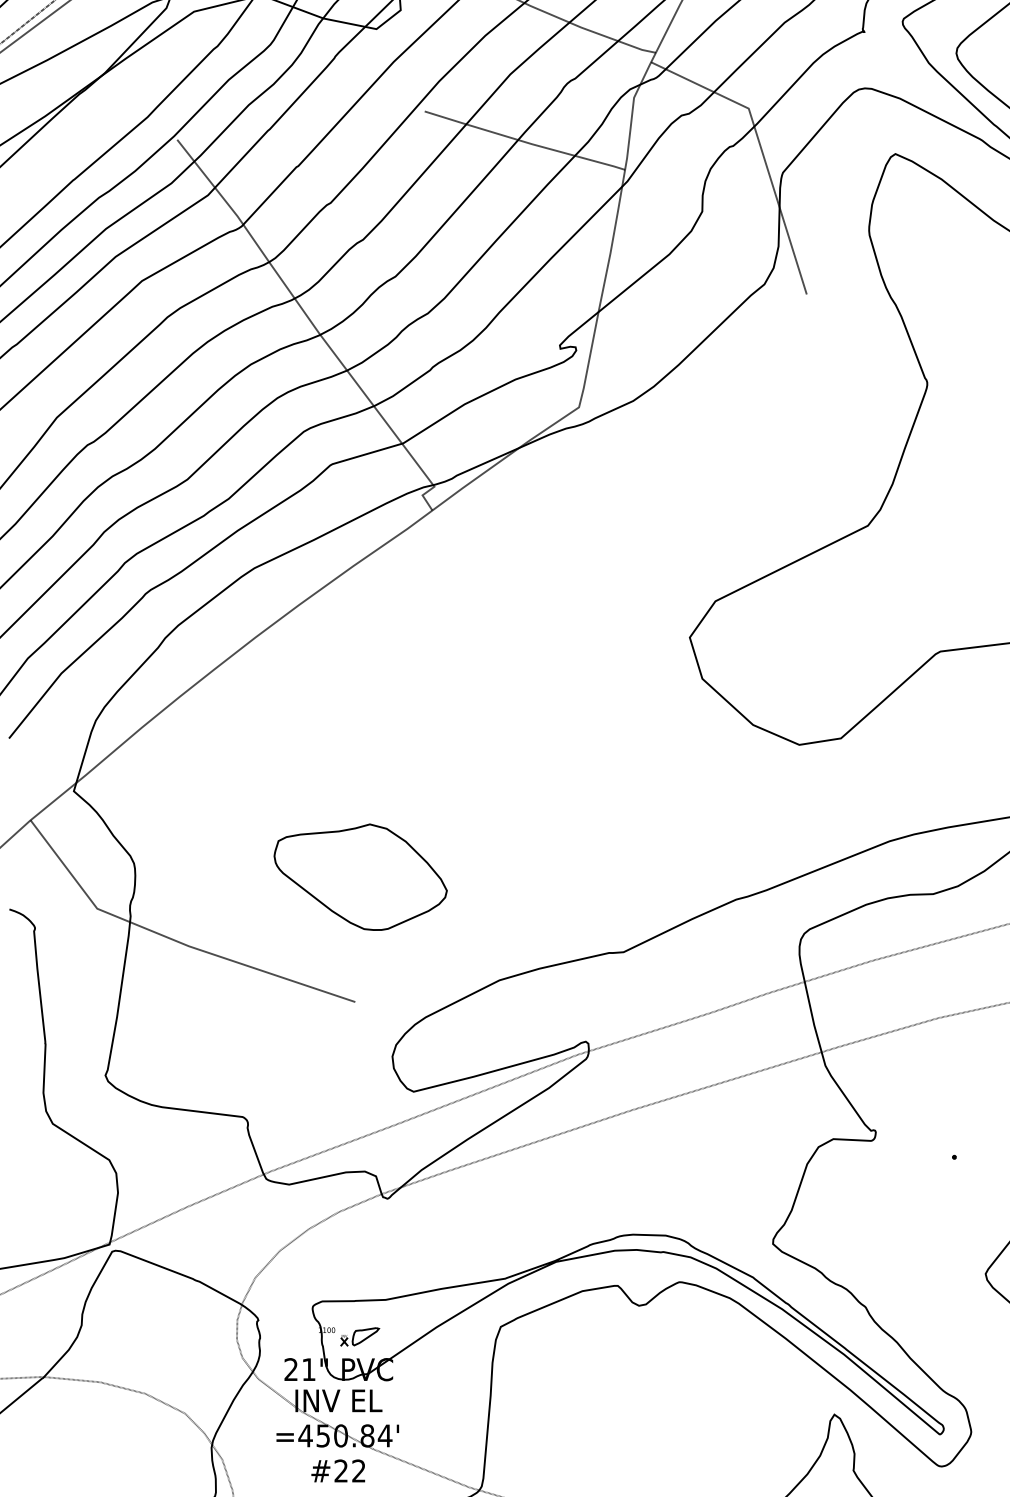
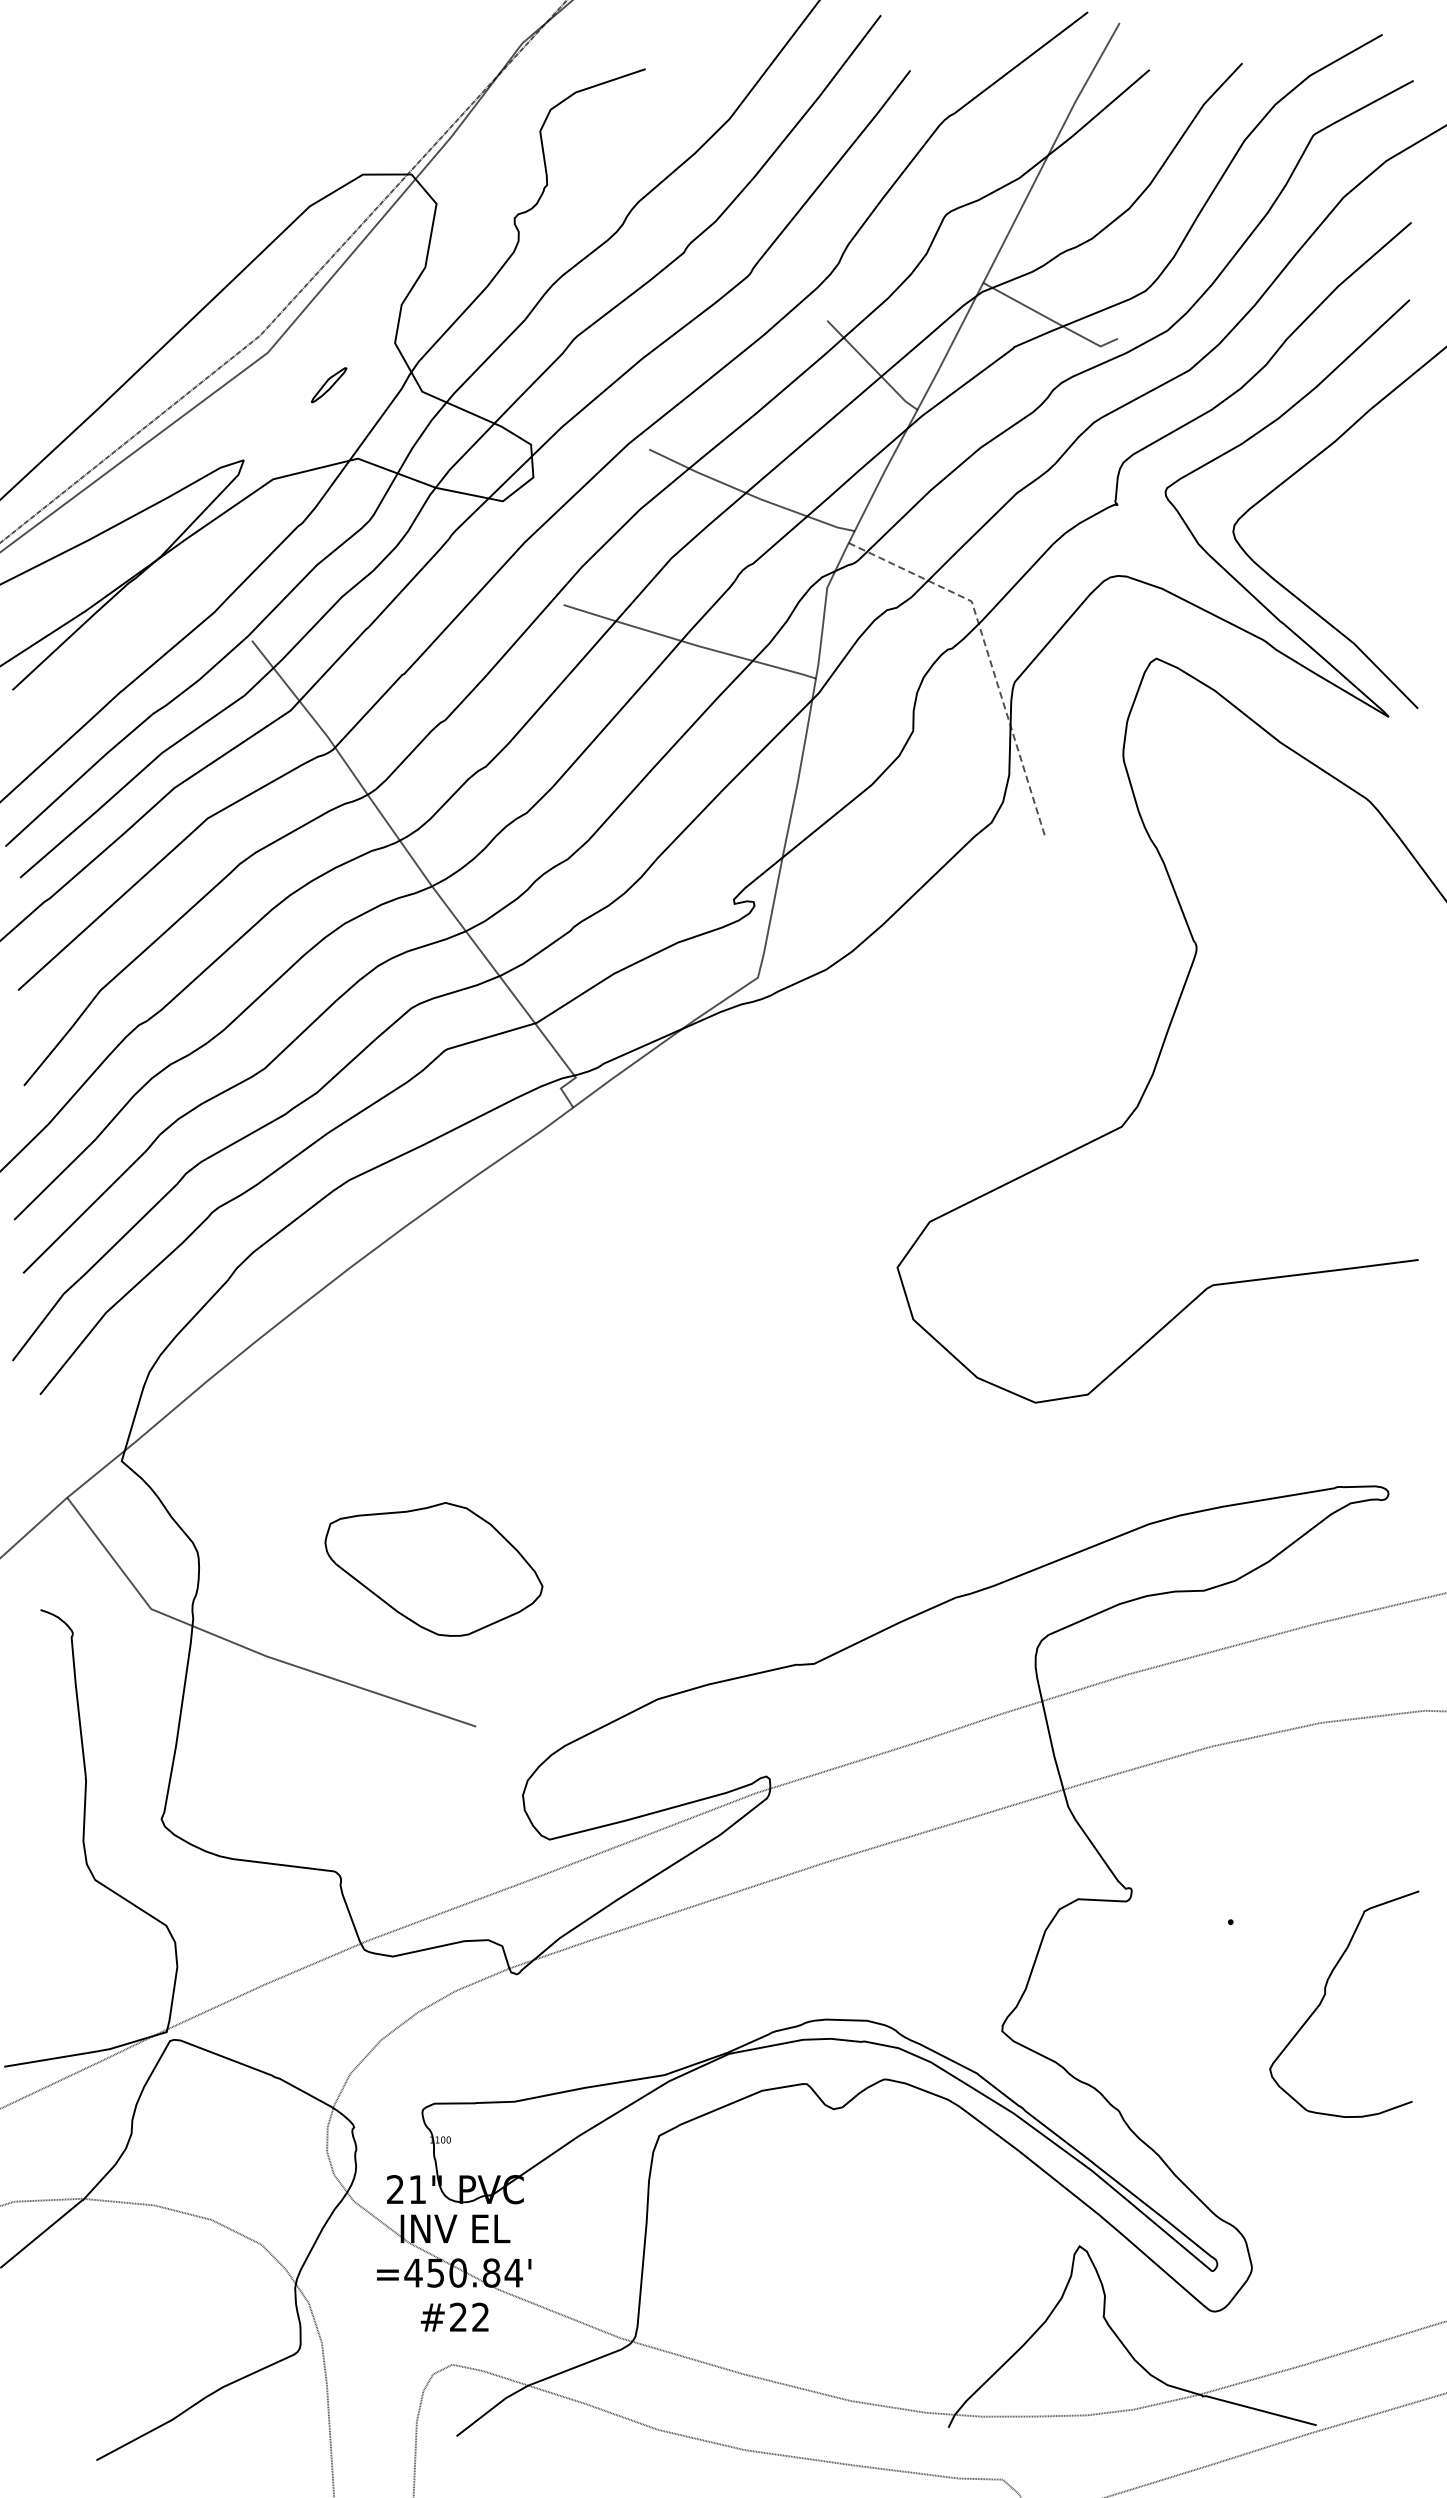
line: (761, 149) -> (987, 652), solid -> dashed
part: (360, 877) -> (433, 1569), moved
part: (360, 1337) -> (482, 2148), removed

